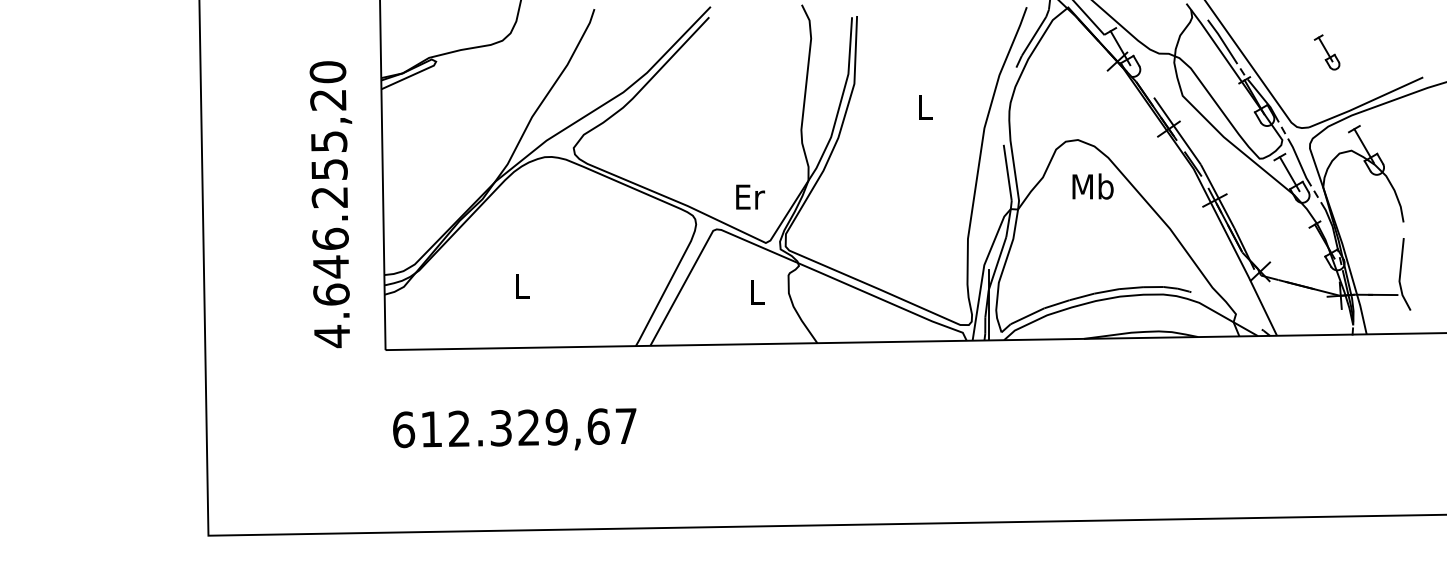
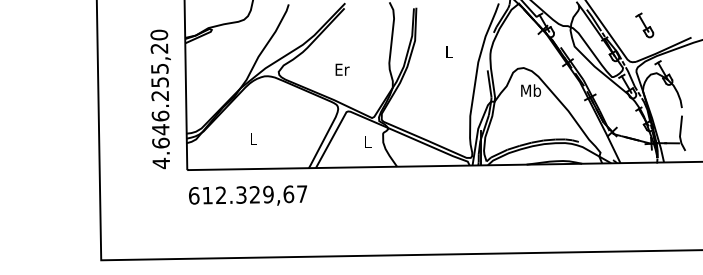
part: (1326, 52) -> (644, 25), size x1.43
text: (750, 196) -> (342, 69), moved
text: (513, 429) -> (247, 195), moved

